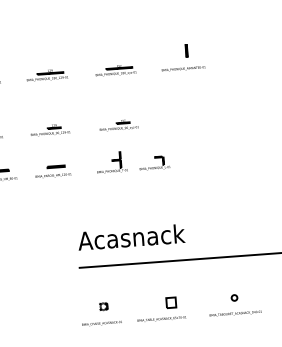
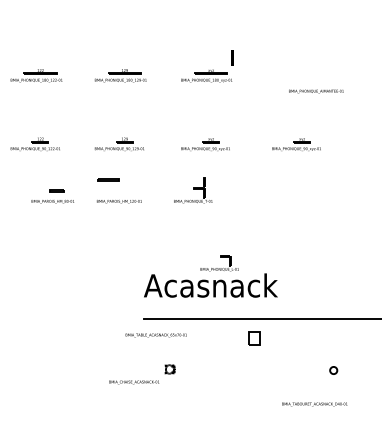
line: (186, 50) -> (232, 57), moved
text: (183, 68) -> (316, 91), moved
part: (191, 119) -> (296, 144), added
part: (154, 163) -> (219, 263), moved
line: (56, 166) -> (108, 179), moved
part: (171, 302) -> (254, 338), moved
text: (235, 313) -> (314, 404), moved
text: (161, 319) -> (155, 335), moved
text: (102, 323) -> (134, 382), moved

